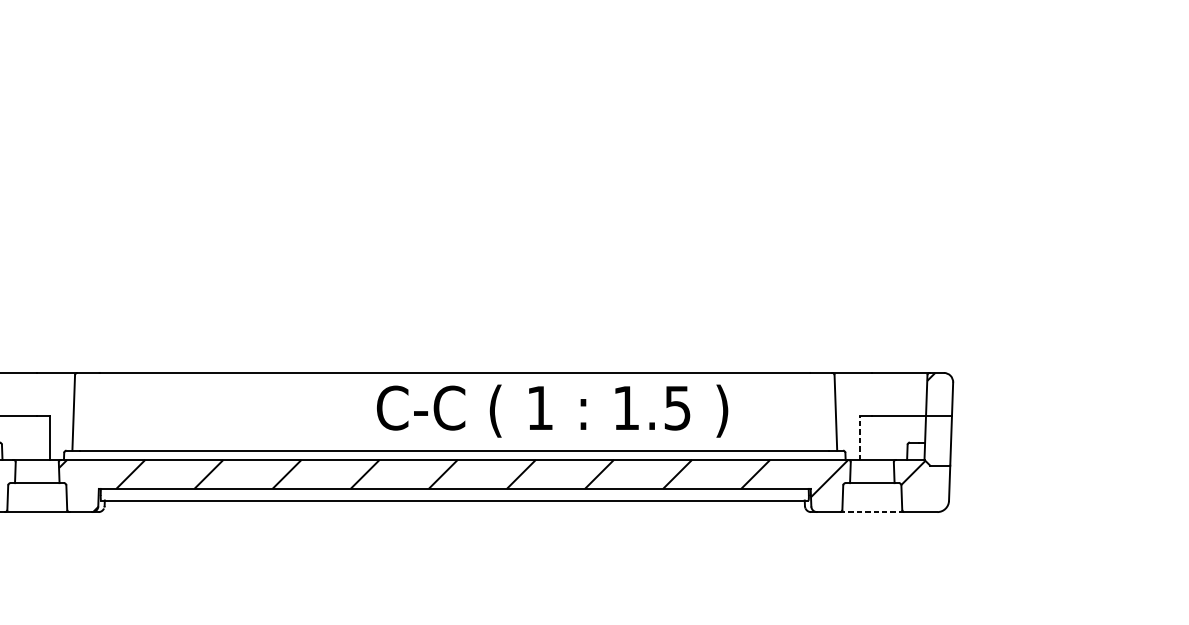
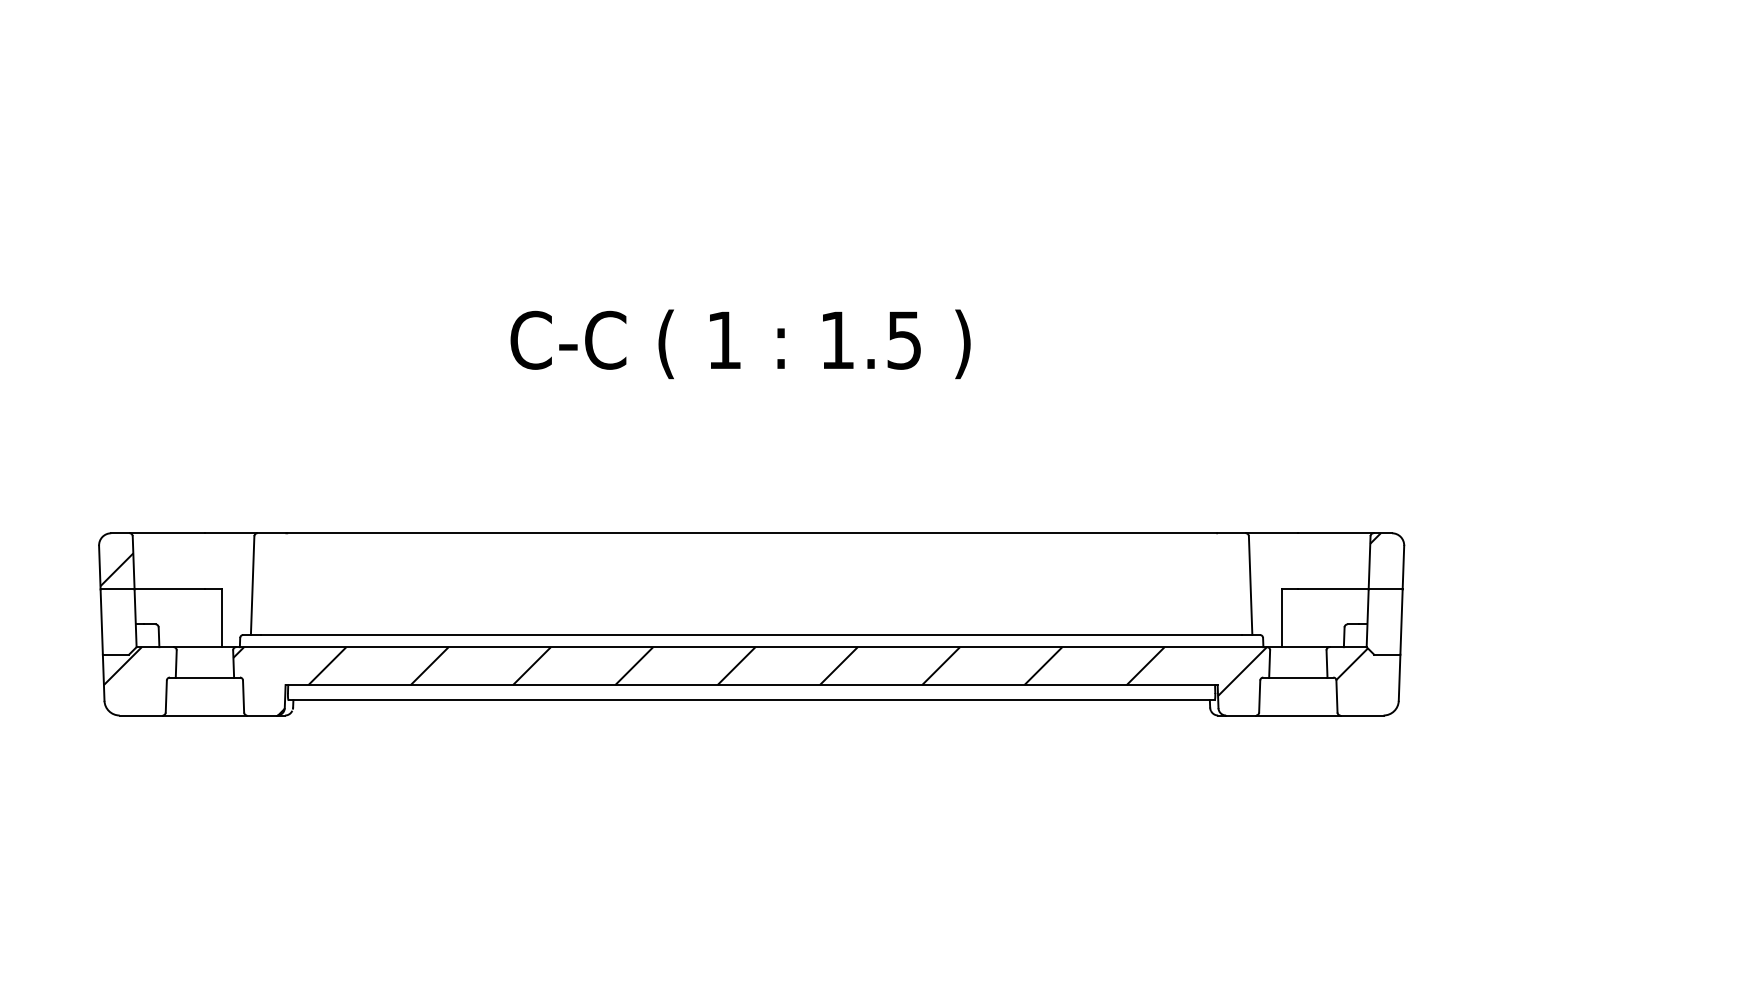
text: (552, 411) -> (740, 344), moved
line: (859, 438) -> (1281, 618), dashed -> solid
line: (872, 512) -> (1298, 715), dashed -> solid

